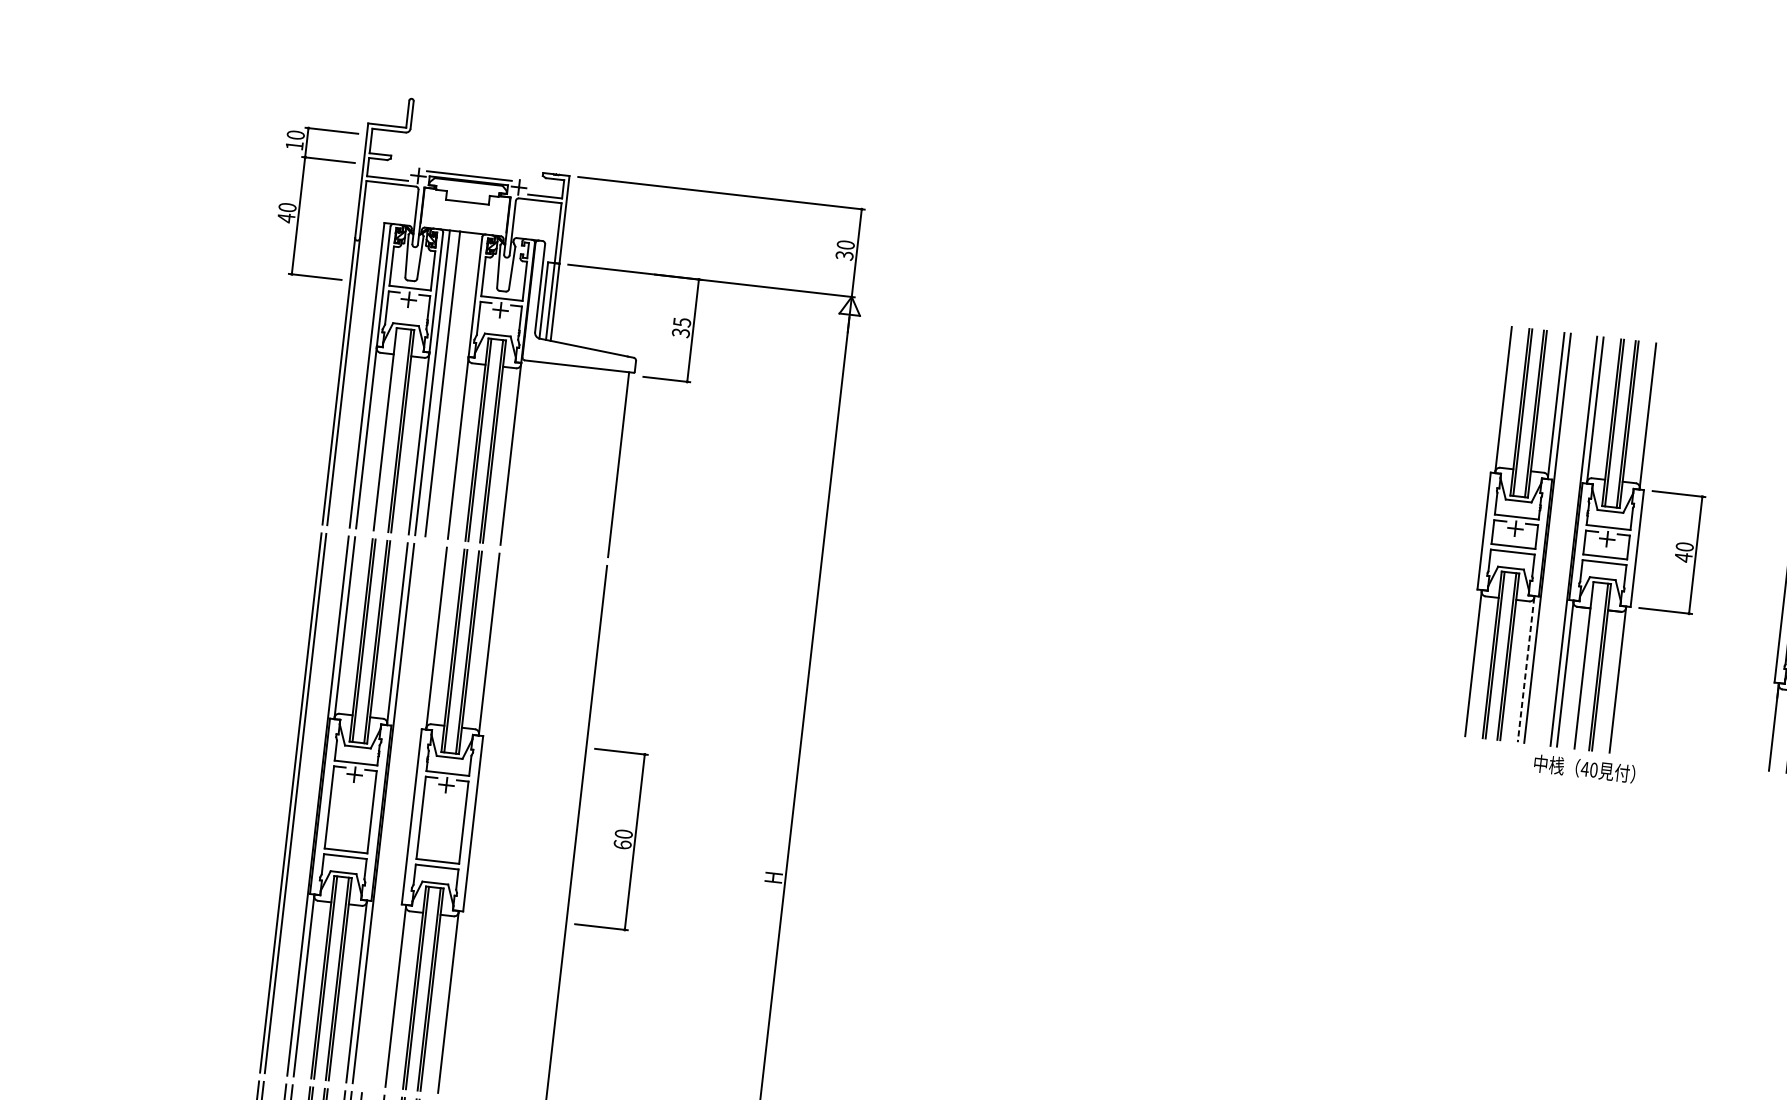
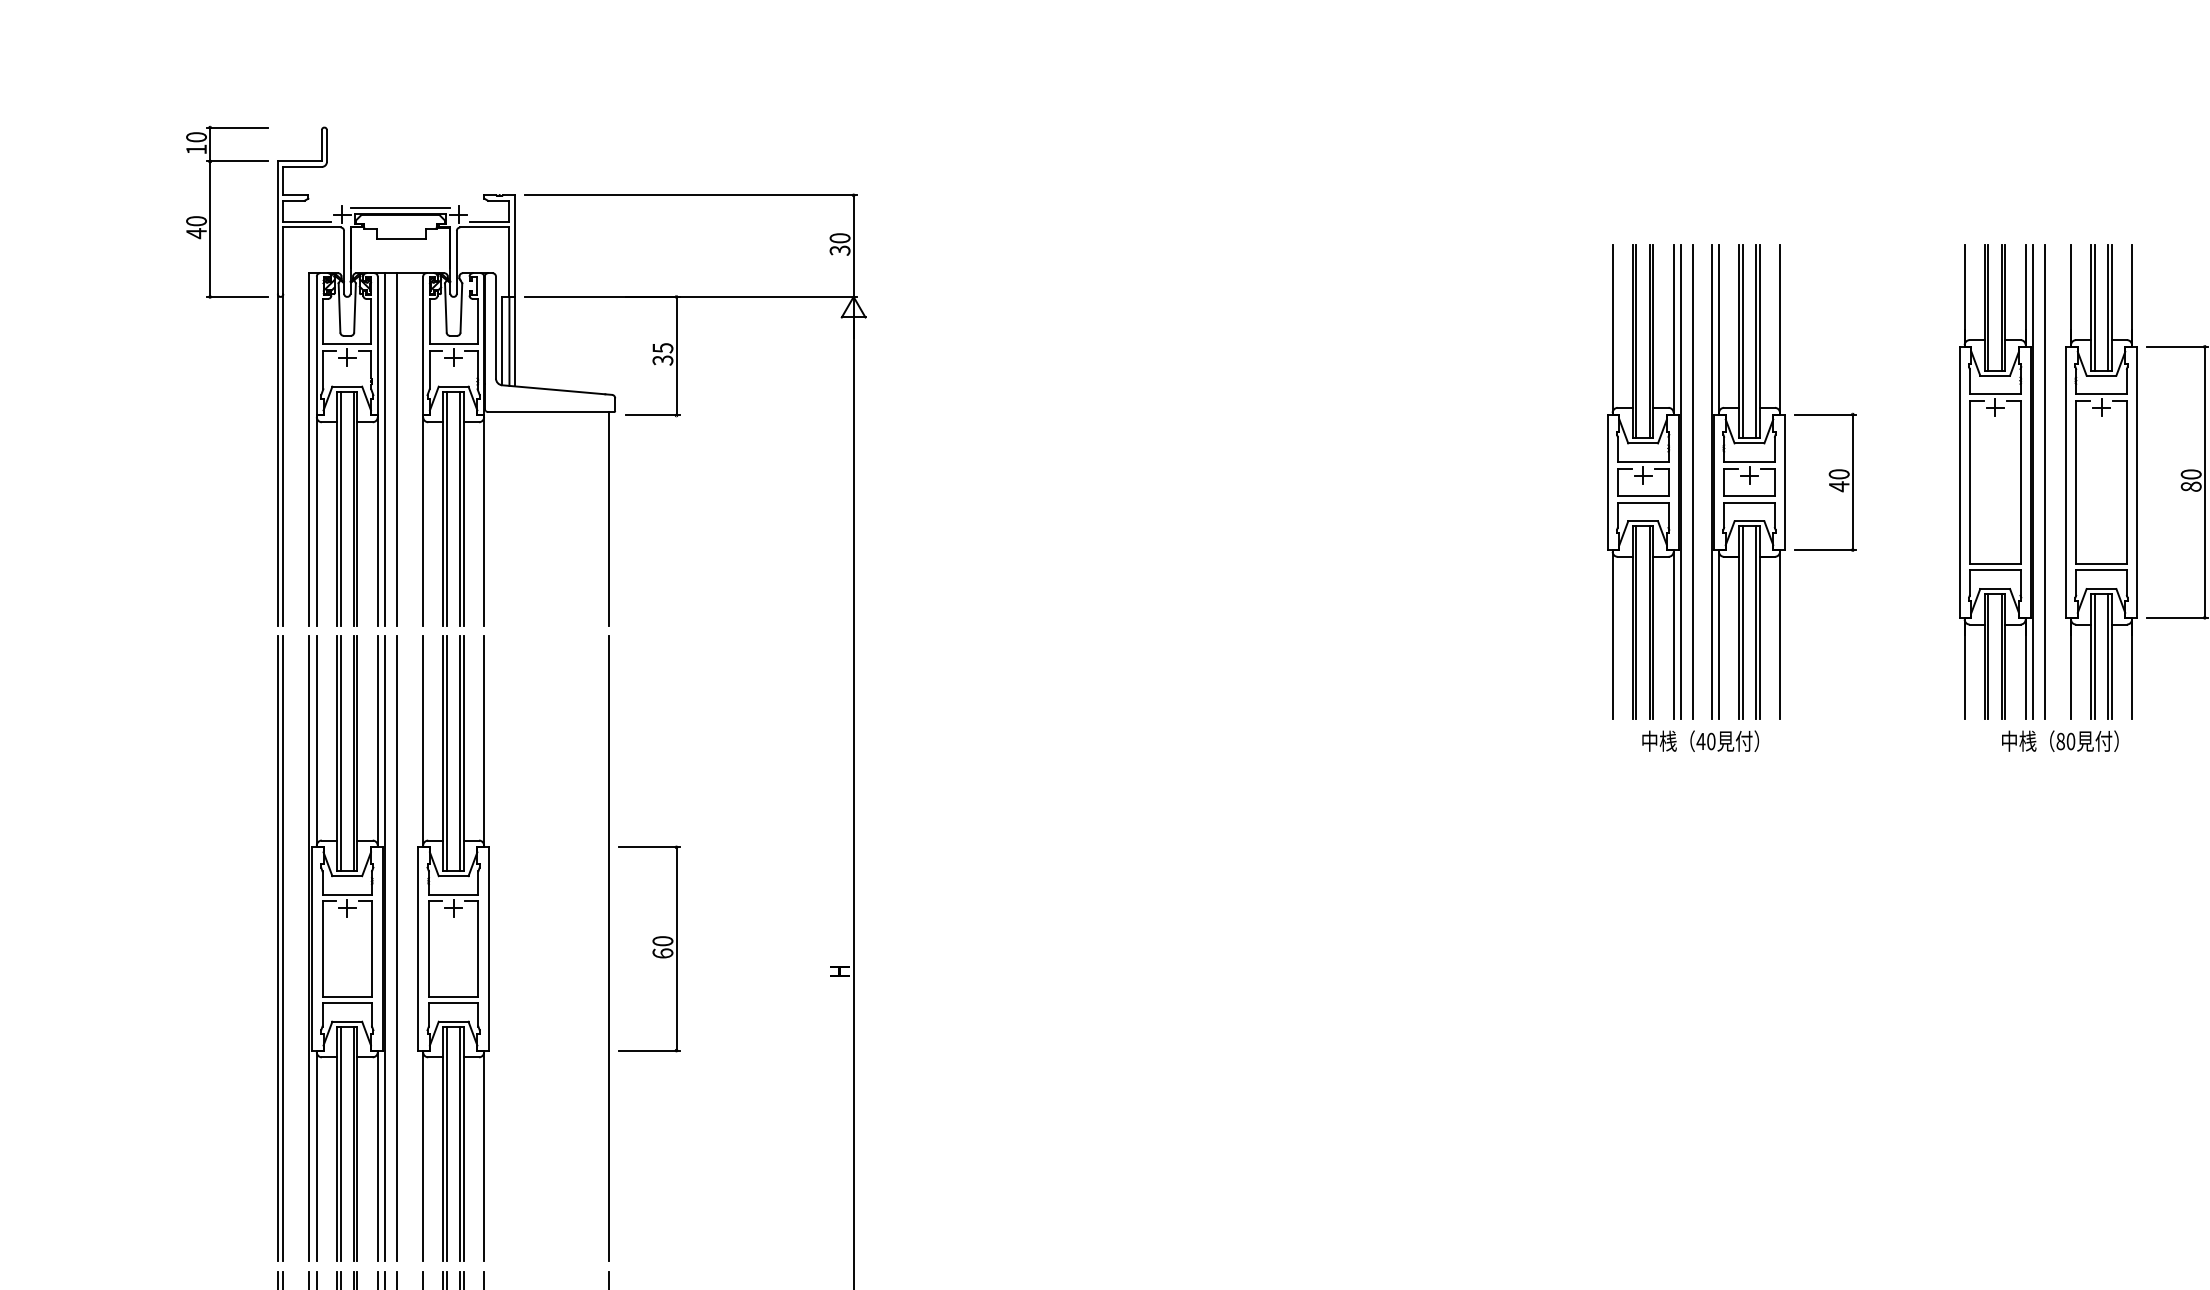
part: (300, 200) -> (210, 211), moved
line: (388, 429) -> (340, 508), added
line: (1557, 539) -> (1692, 482), added
line: (1586, 665) -> (1742, 622), added
line: (1525, 669) -> (1673, 635), dashed -> solid
text: (1584, 768) -> (1700, 740), moved
line: (394, 814) -> (397, 948), added

